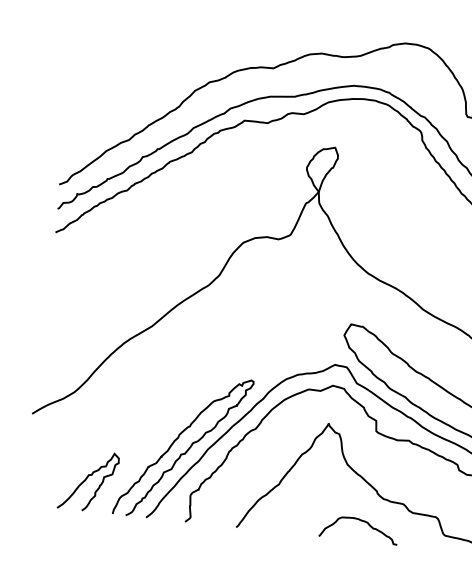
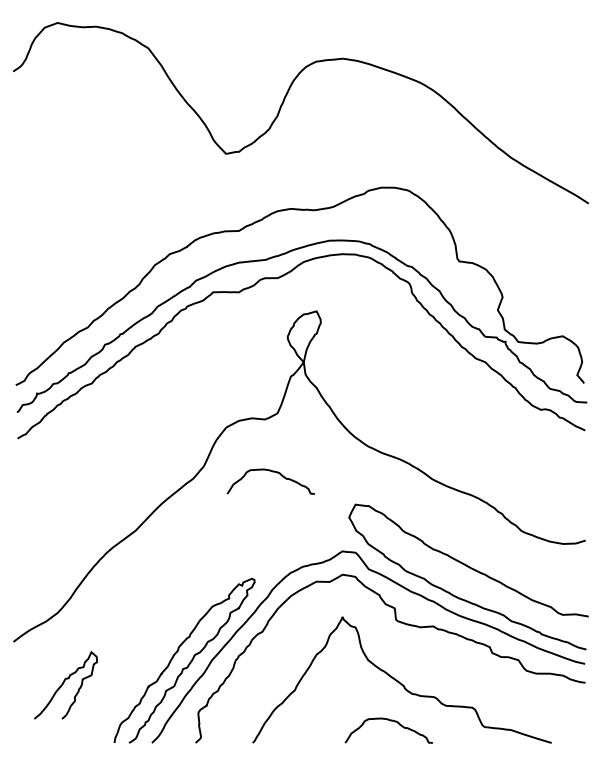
curve: (280, 287) -> (272, 472), added
curve: (86, 479) -> (63, 684), moved

